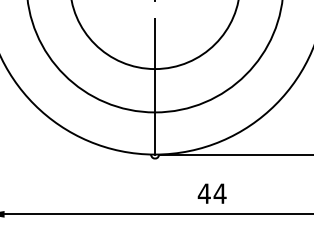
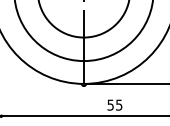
text: (211, 192) -> (114, 104), 44 -> 55

